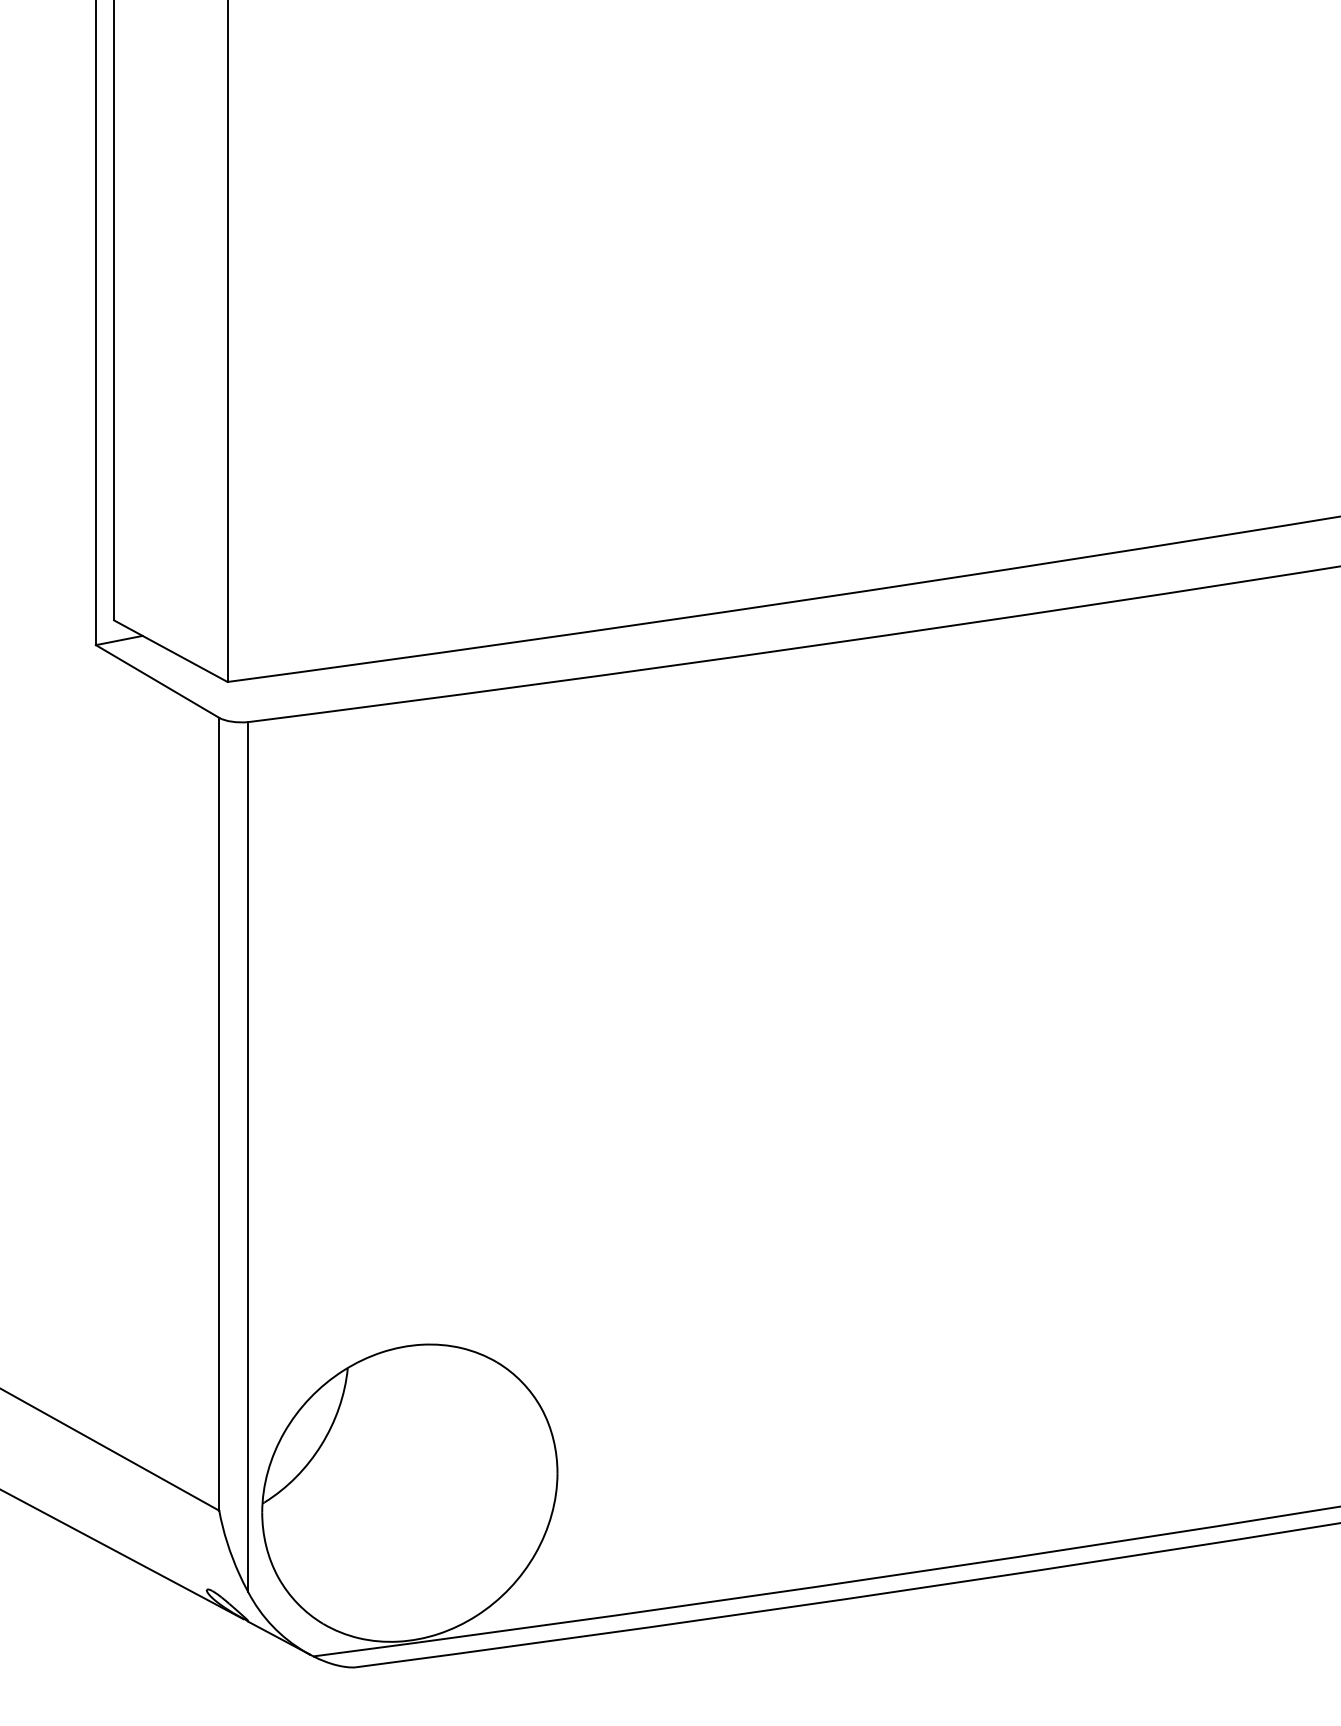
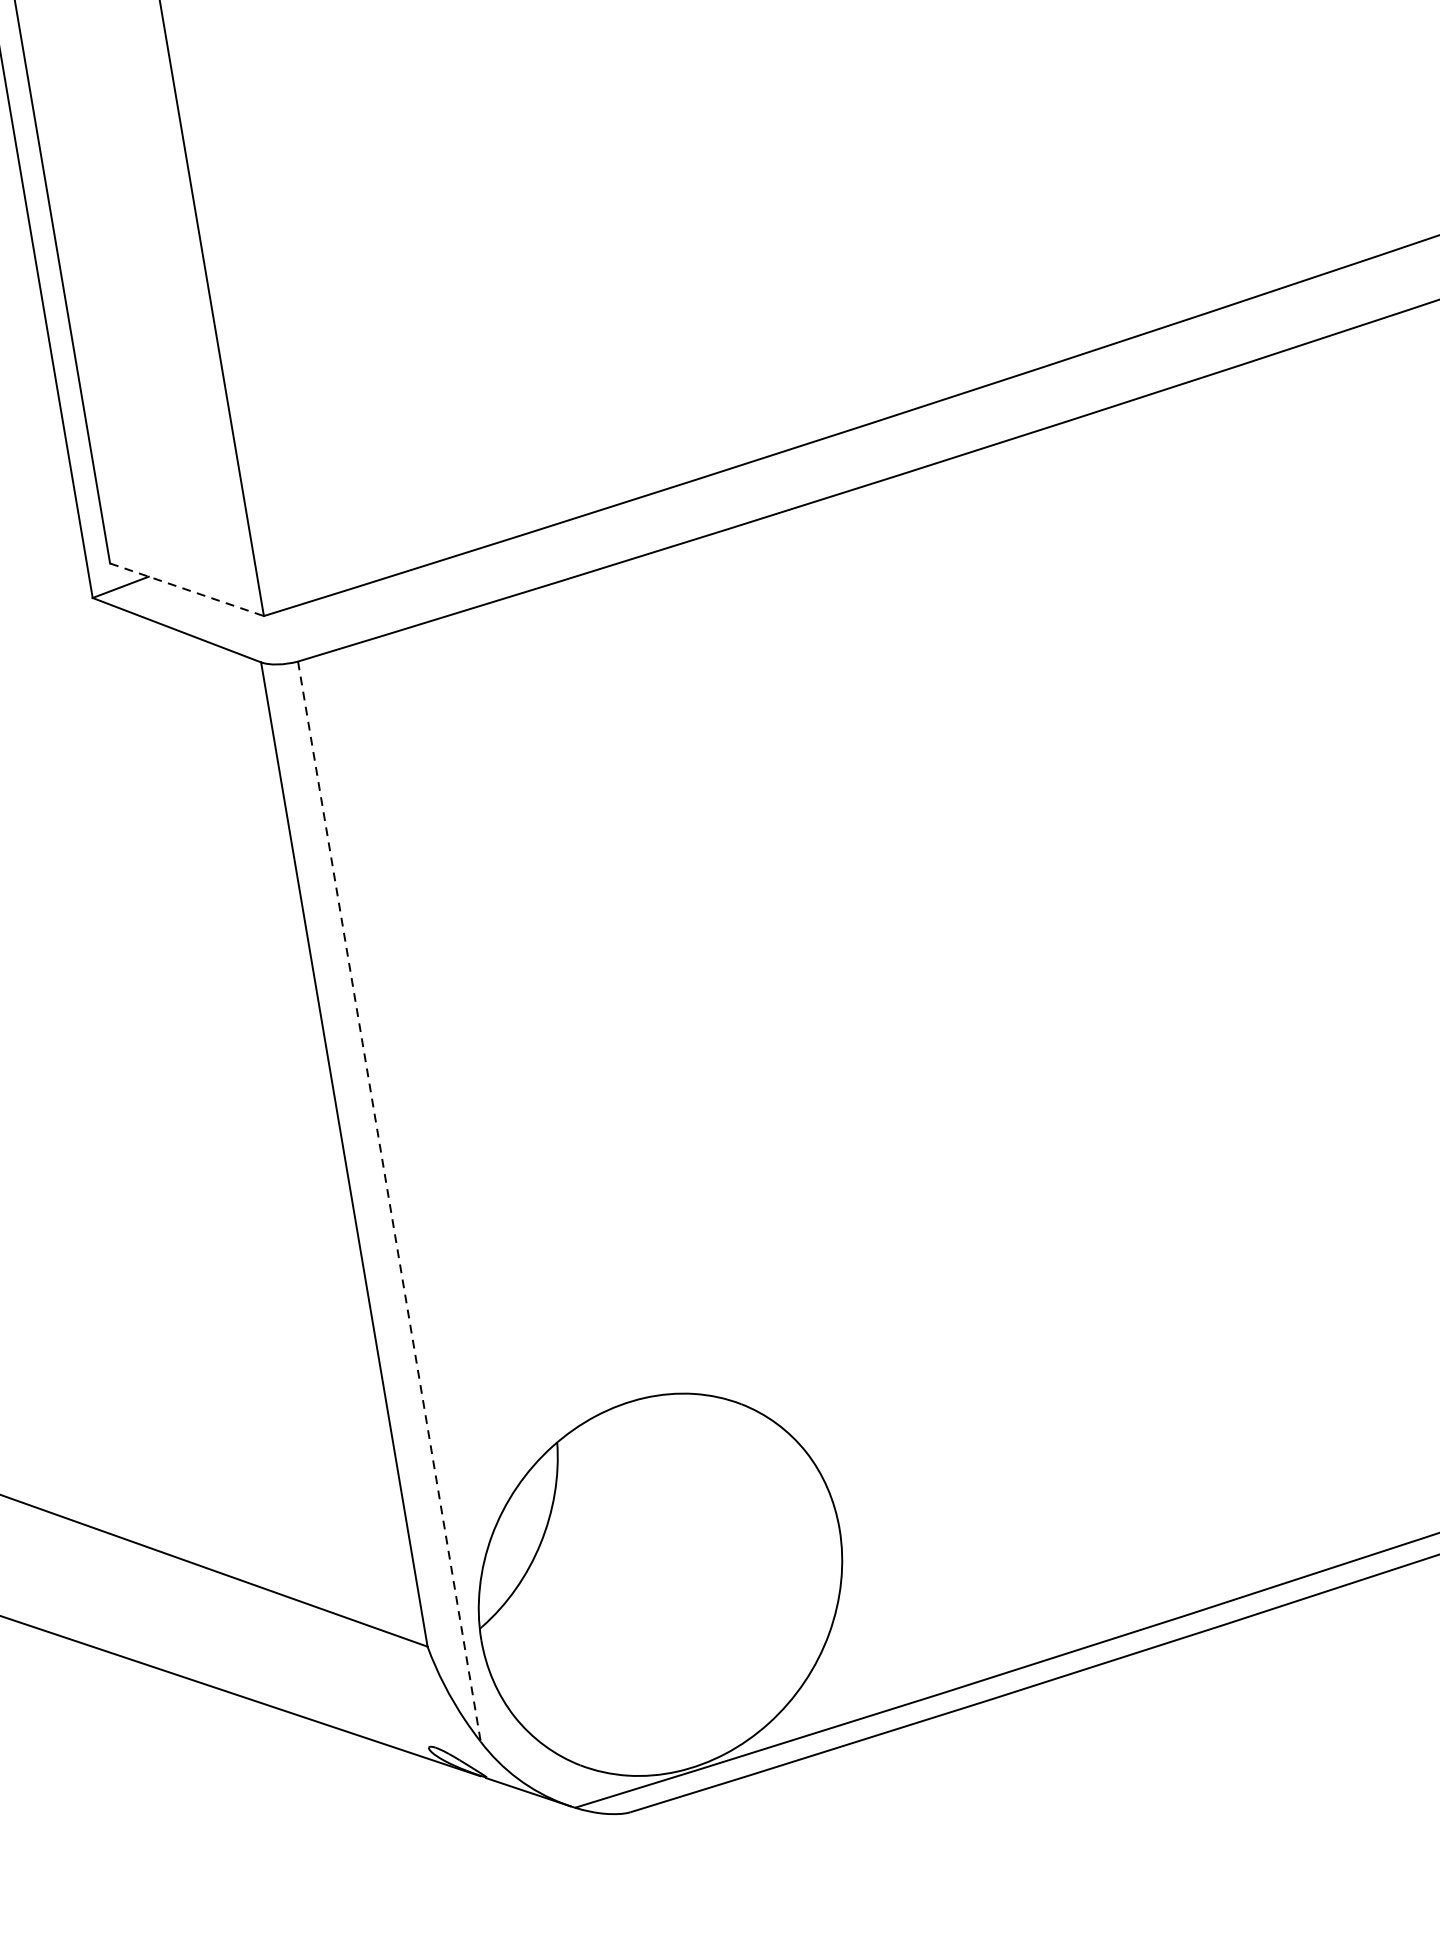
line: (170, 651) -> (186, 590), solid -> dashed
line: (248, 1157) -> (389, 1202), solid -> dashed

